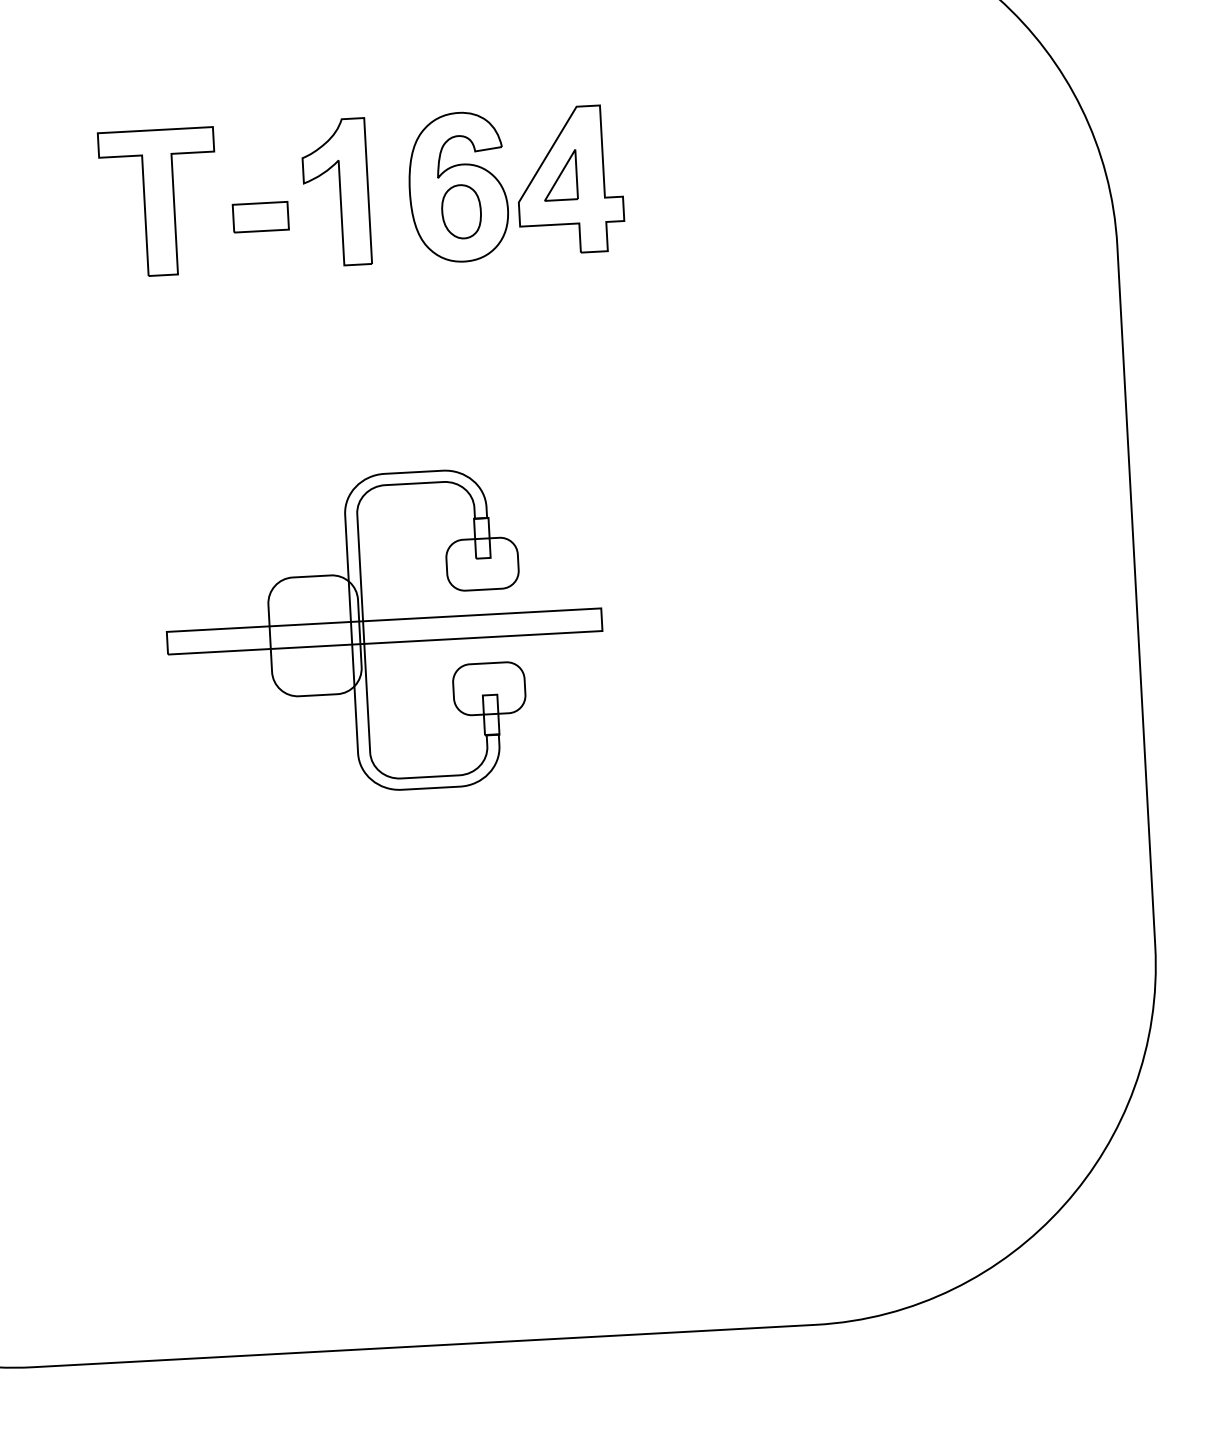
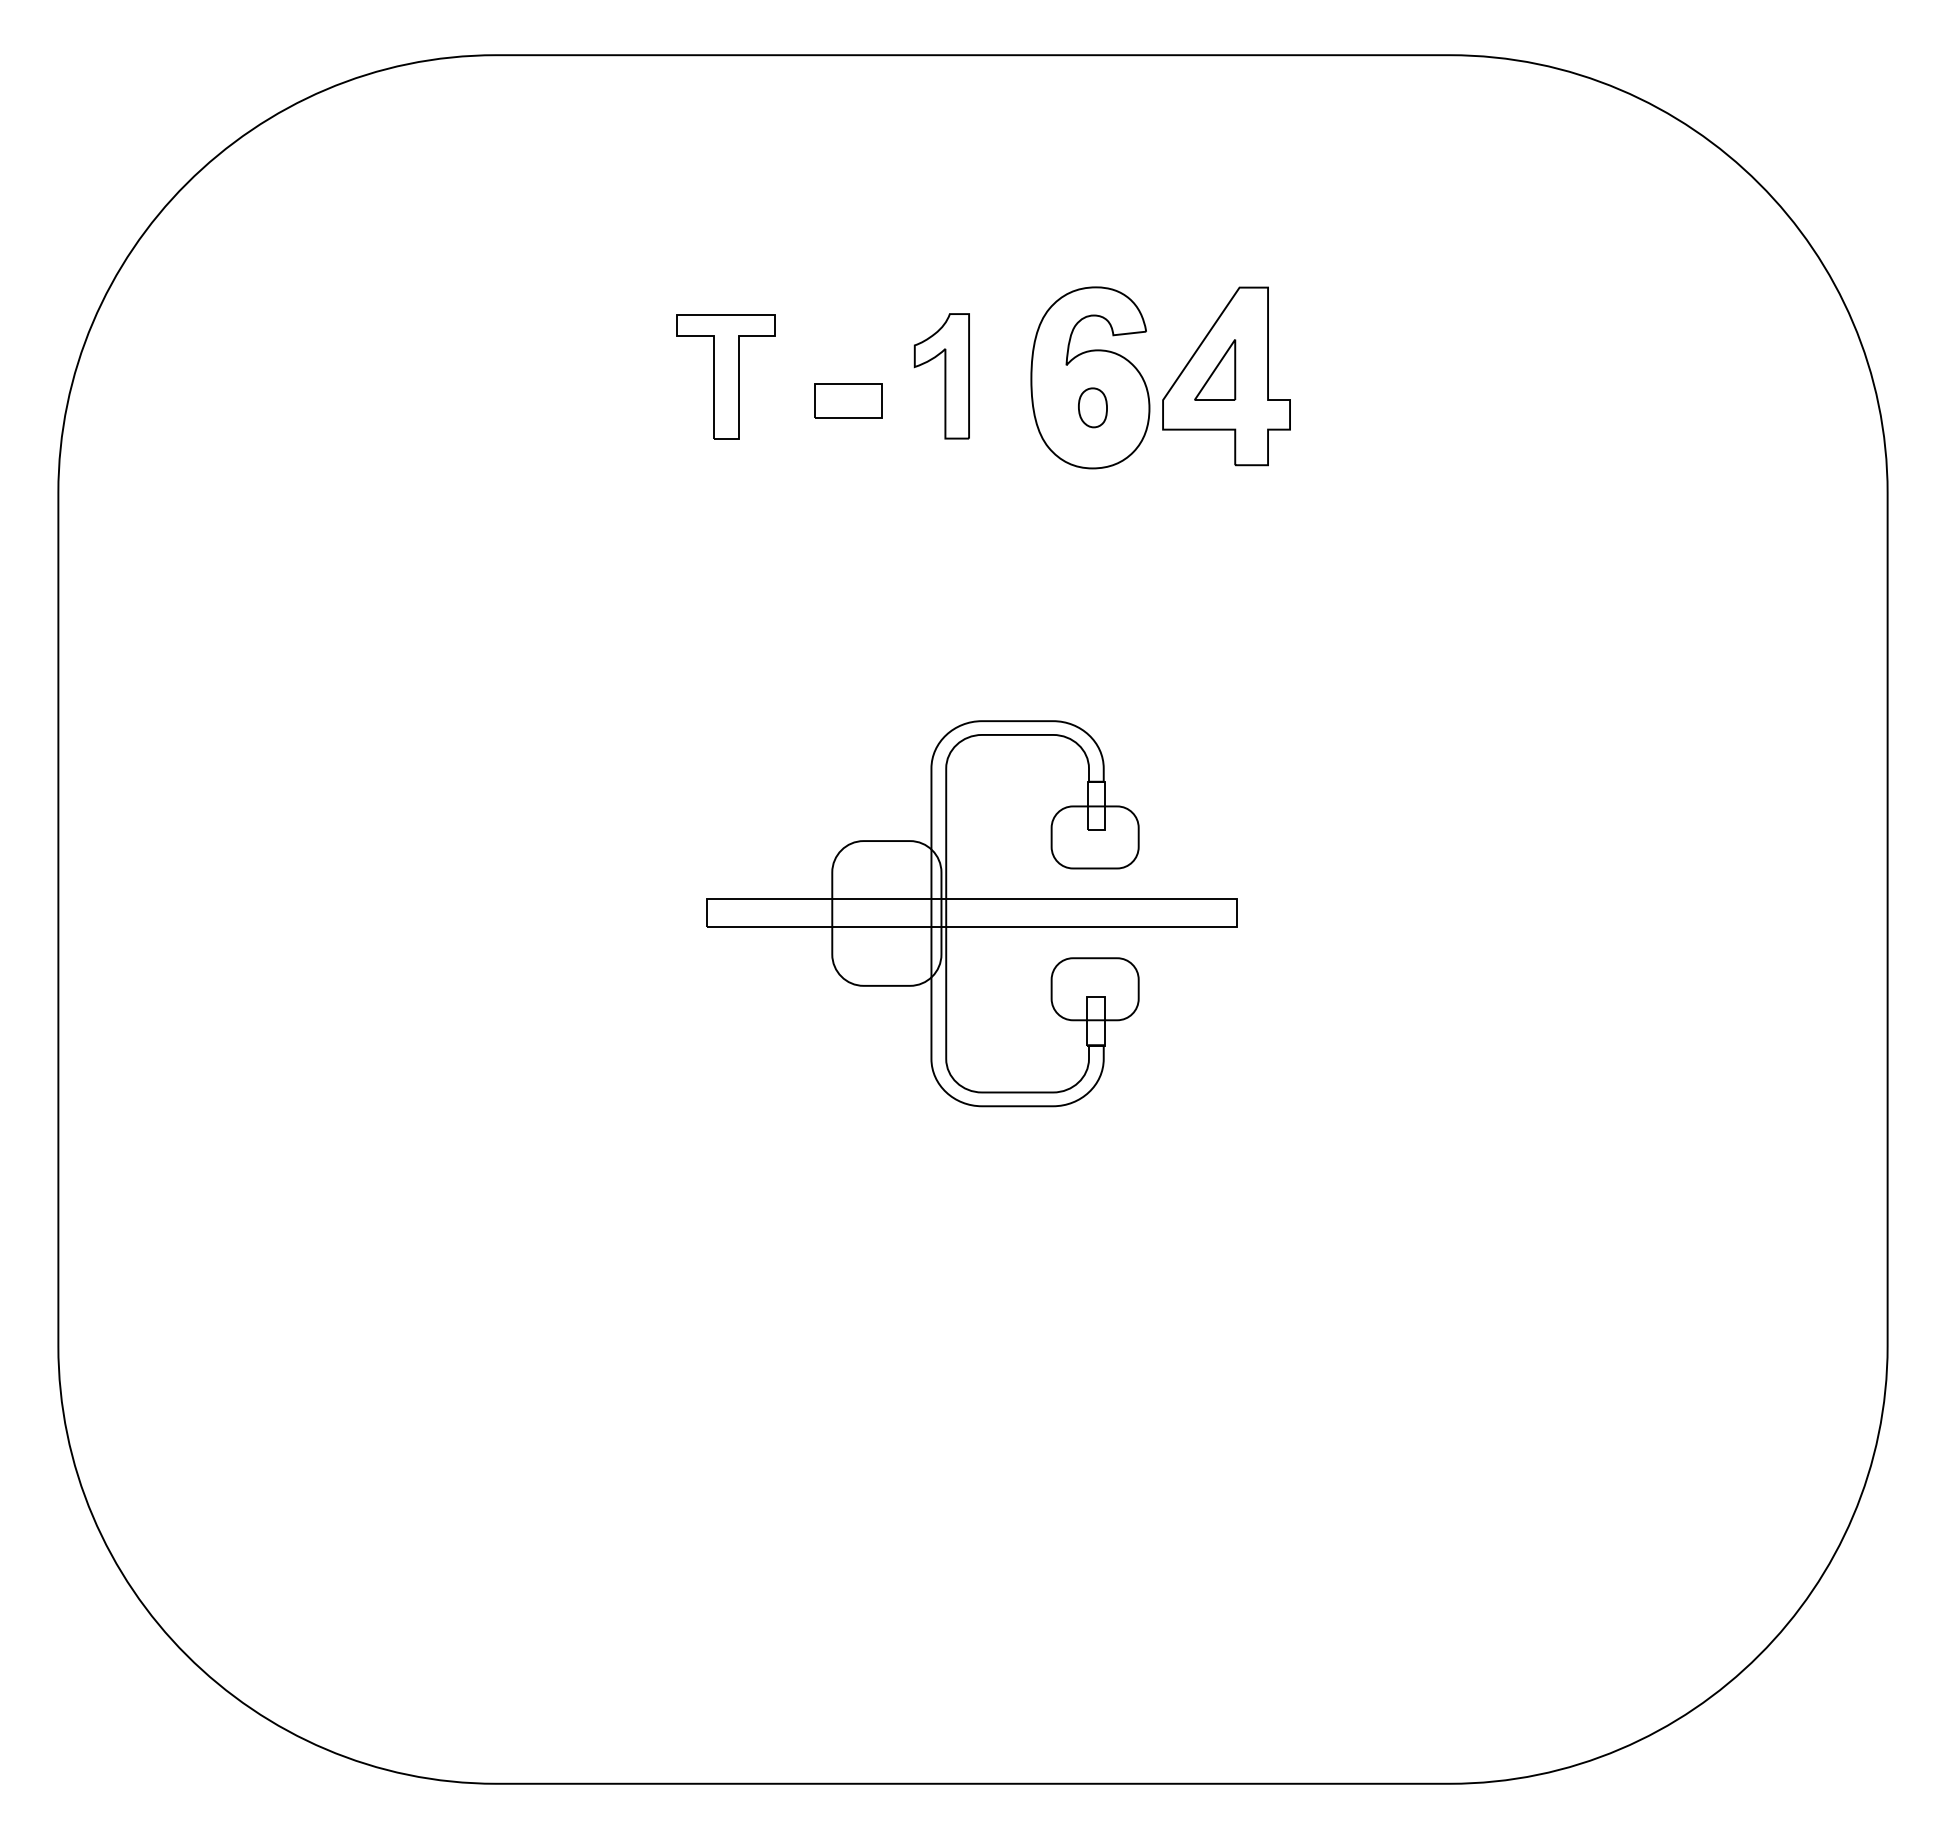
part: (336, 192) -> (941, 376), size x0.7
part: (158, 202) -> (725, 376), size x0.7
part: (461, 211) -> (1092, 407), size x0.6

